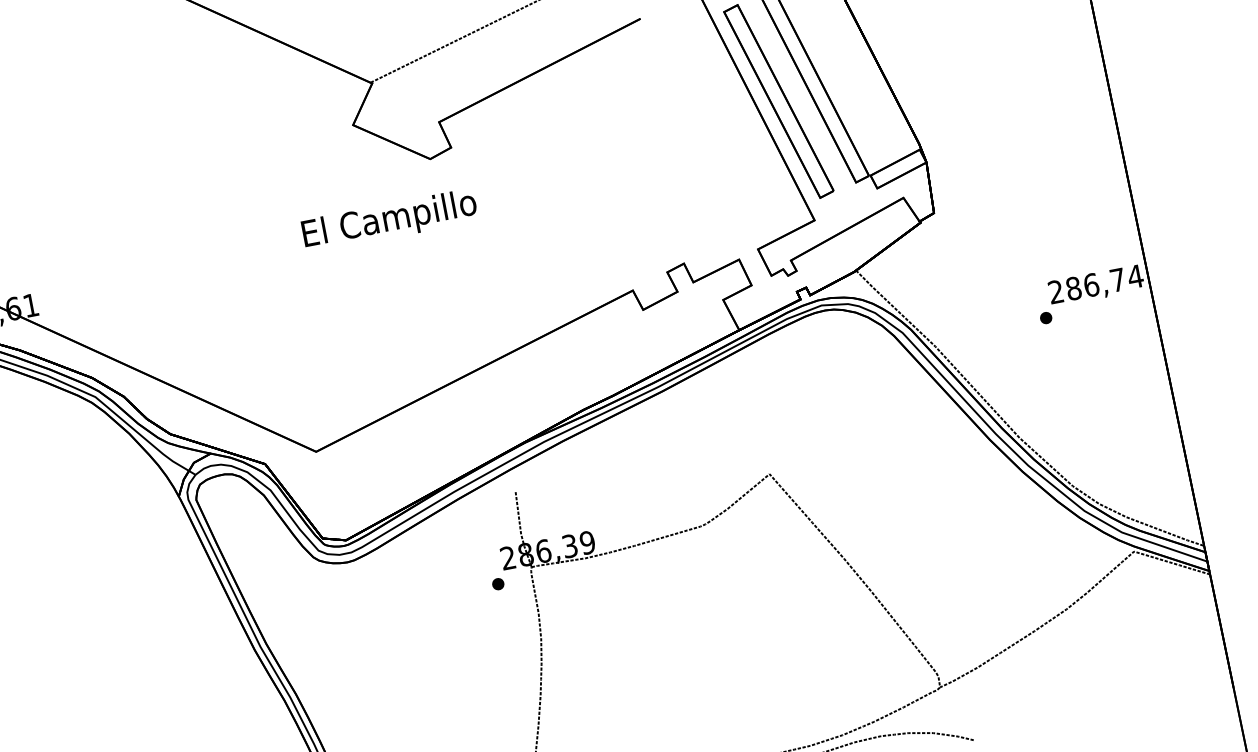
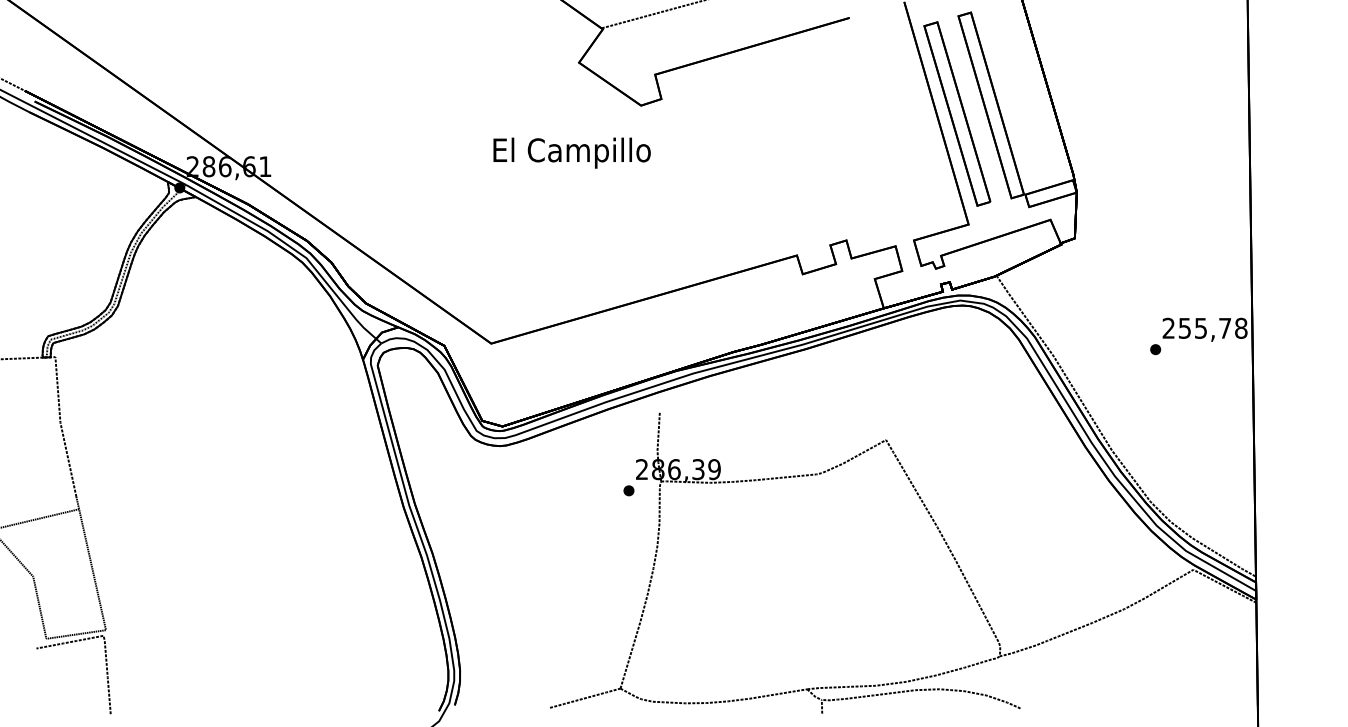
text: (389, 220) -> (571, 152), moved
text: (1103, 281) -> (1212, 327), 286,74 -> 255,78

